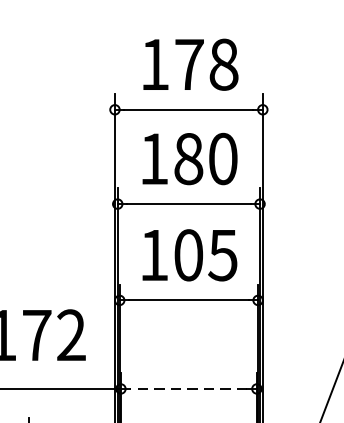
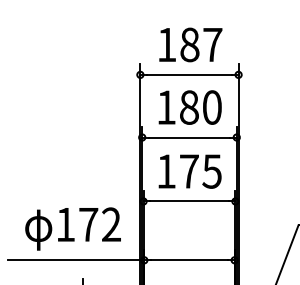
text: (206, 64) -> (201, 44), 178 -> 187
text: (188, 255) -> (189, 171), 105 -> 175
line: (188, 389) -> (189, 260), dashed -> solid

